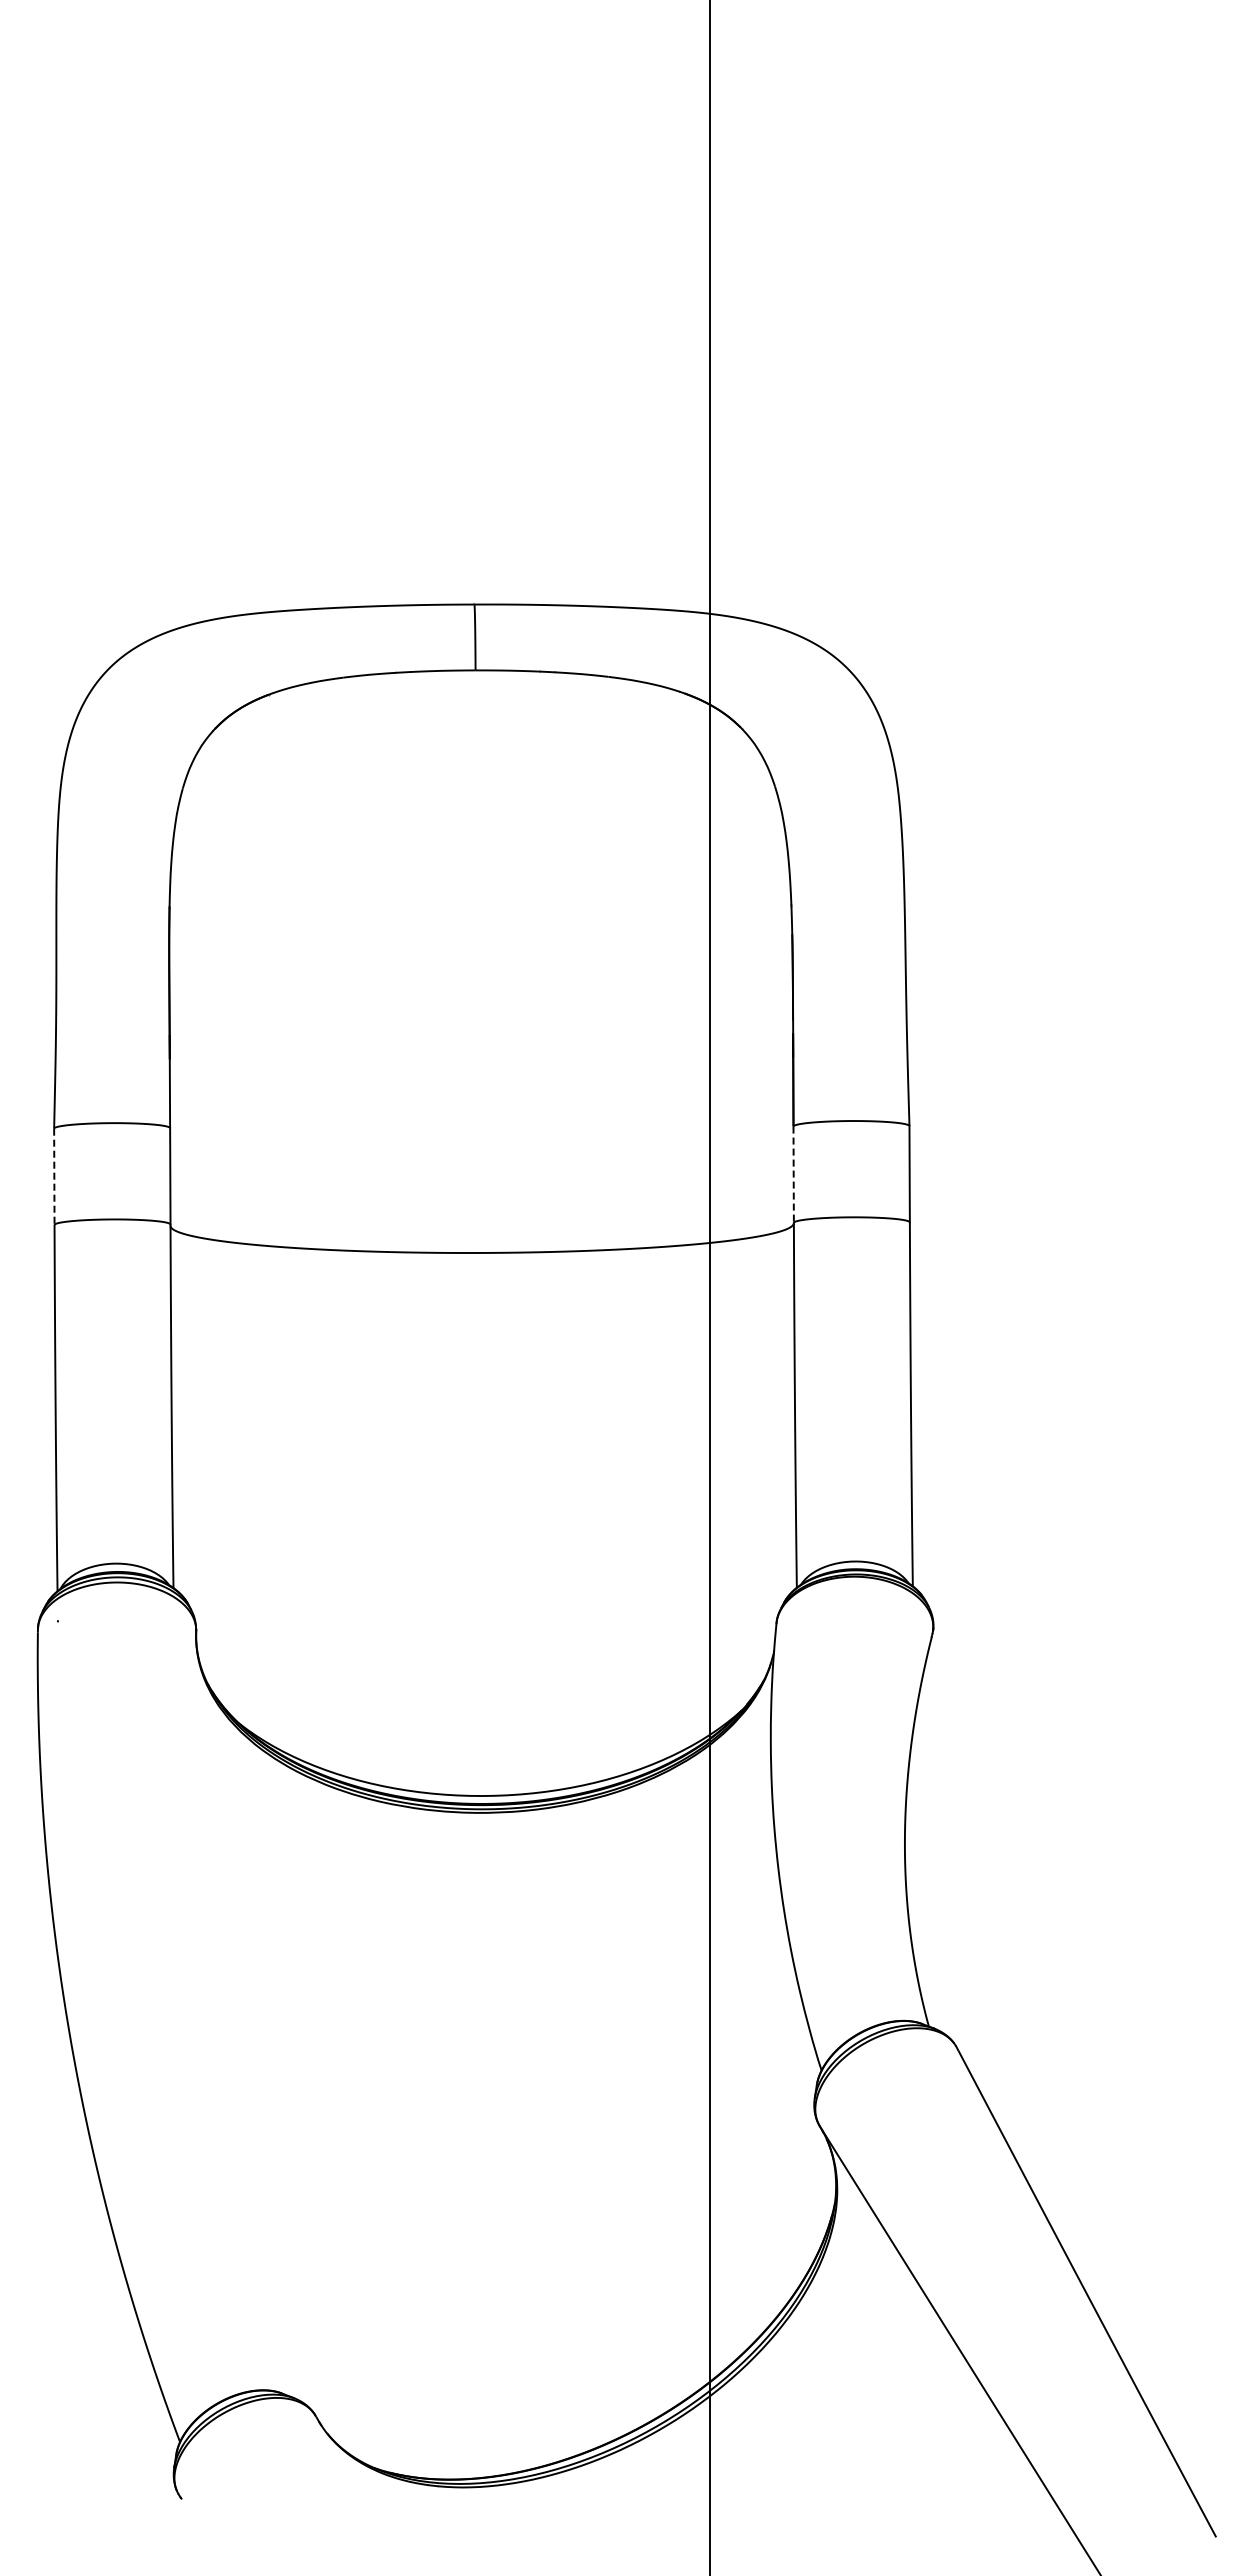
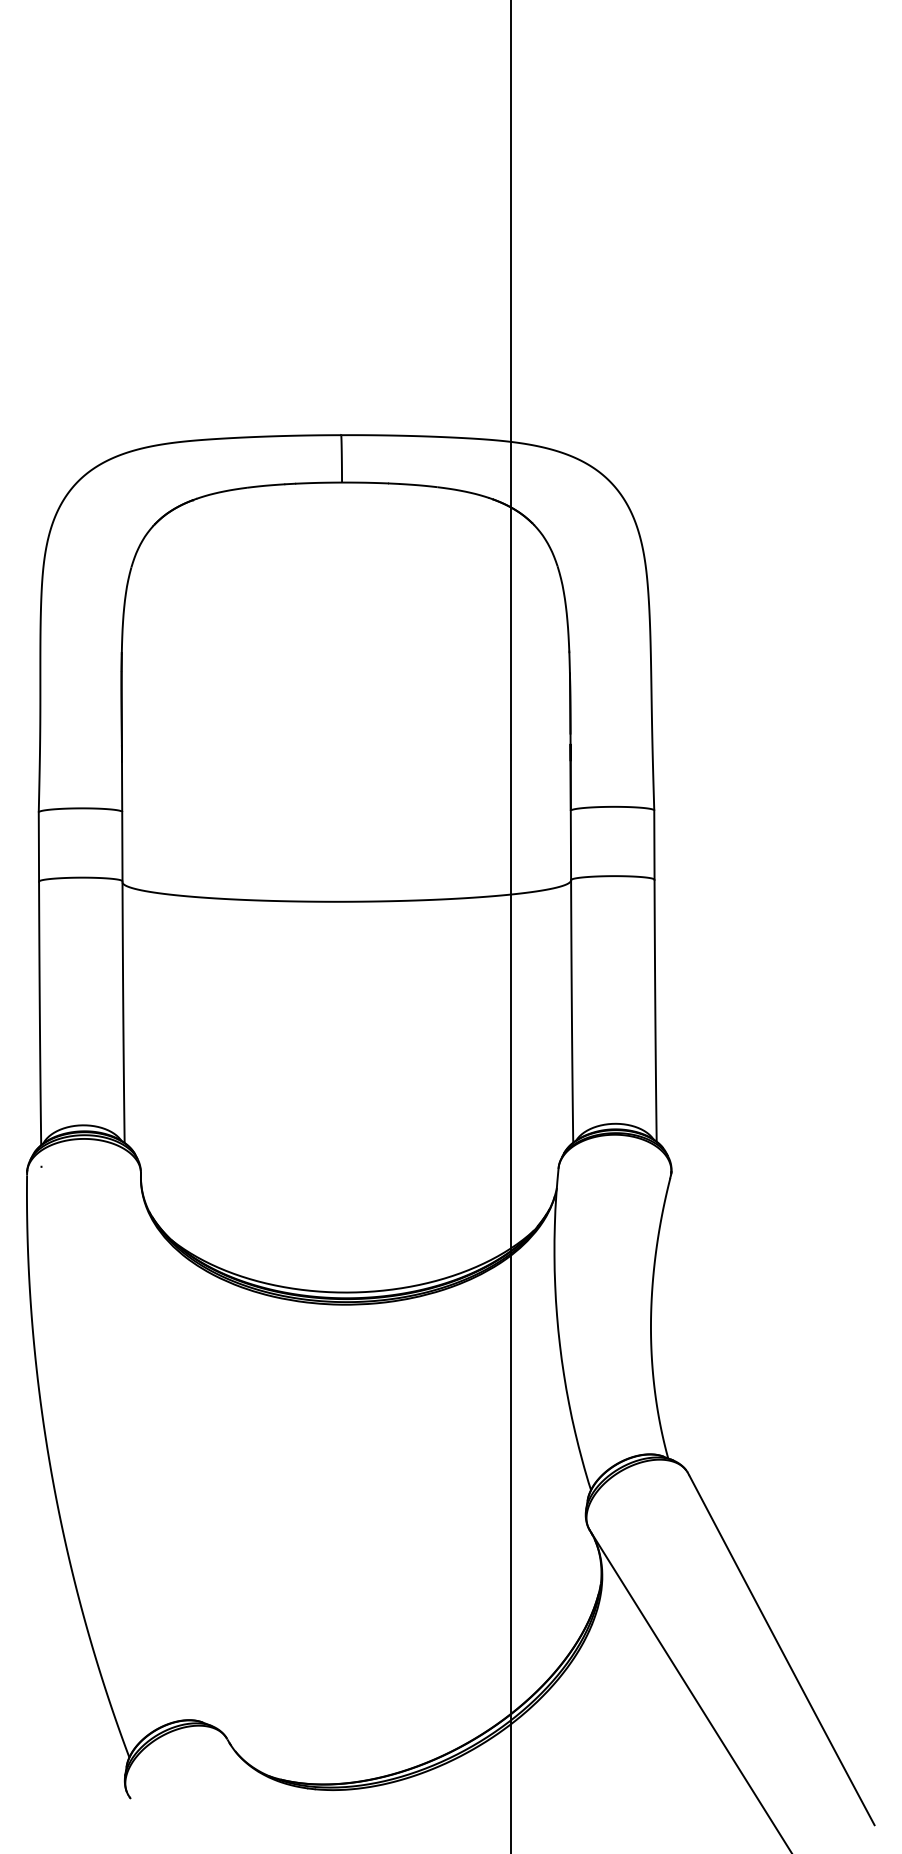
line: (793, 1175) -> (570, 846), dashed -> solid
line: (54, 1177) -> (39, 847), dashed -> solid

